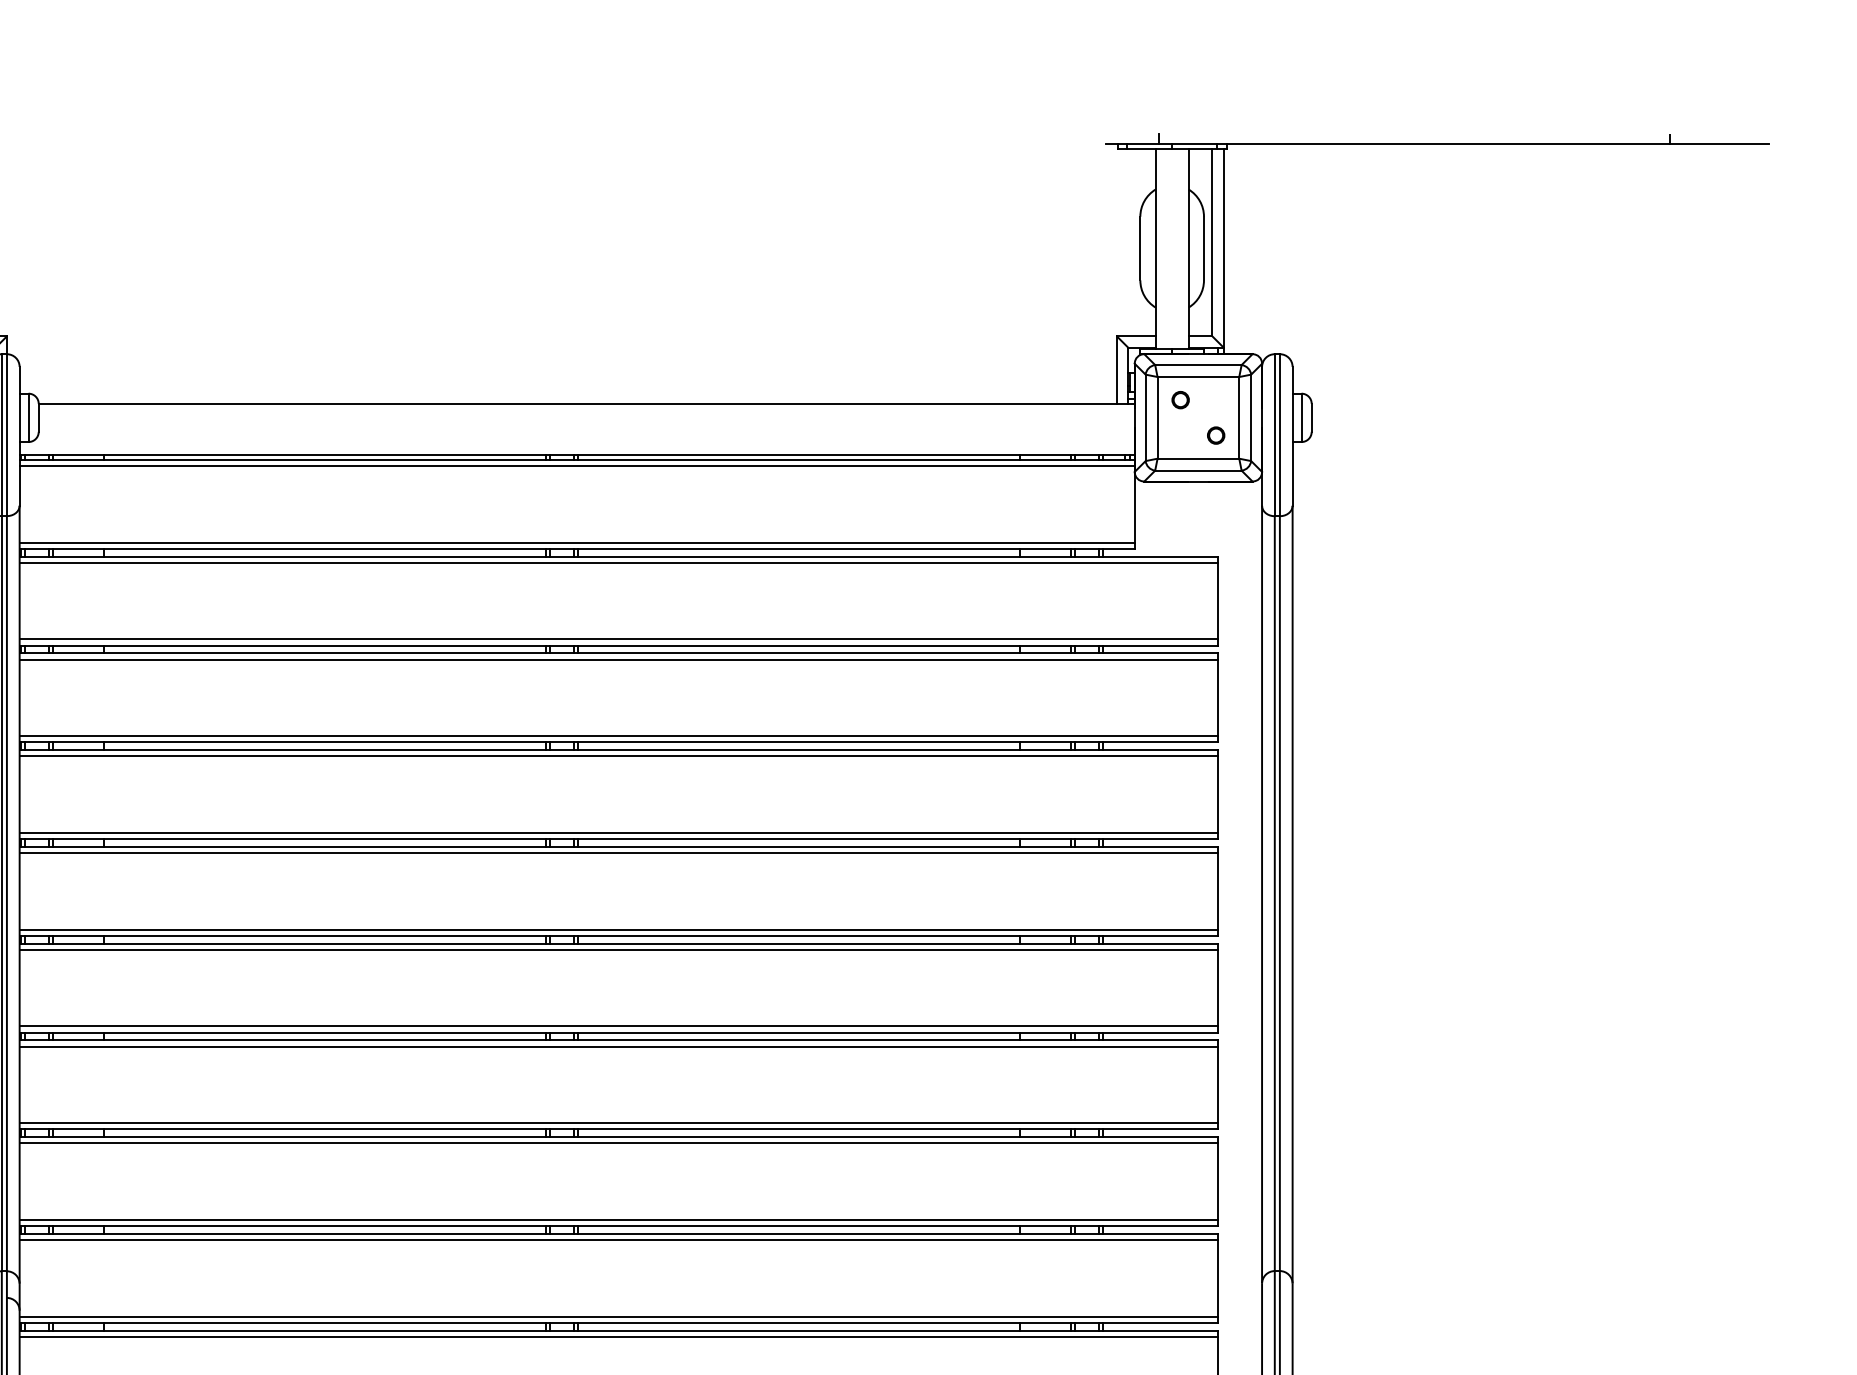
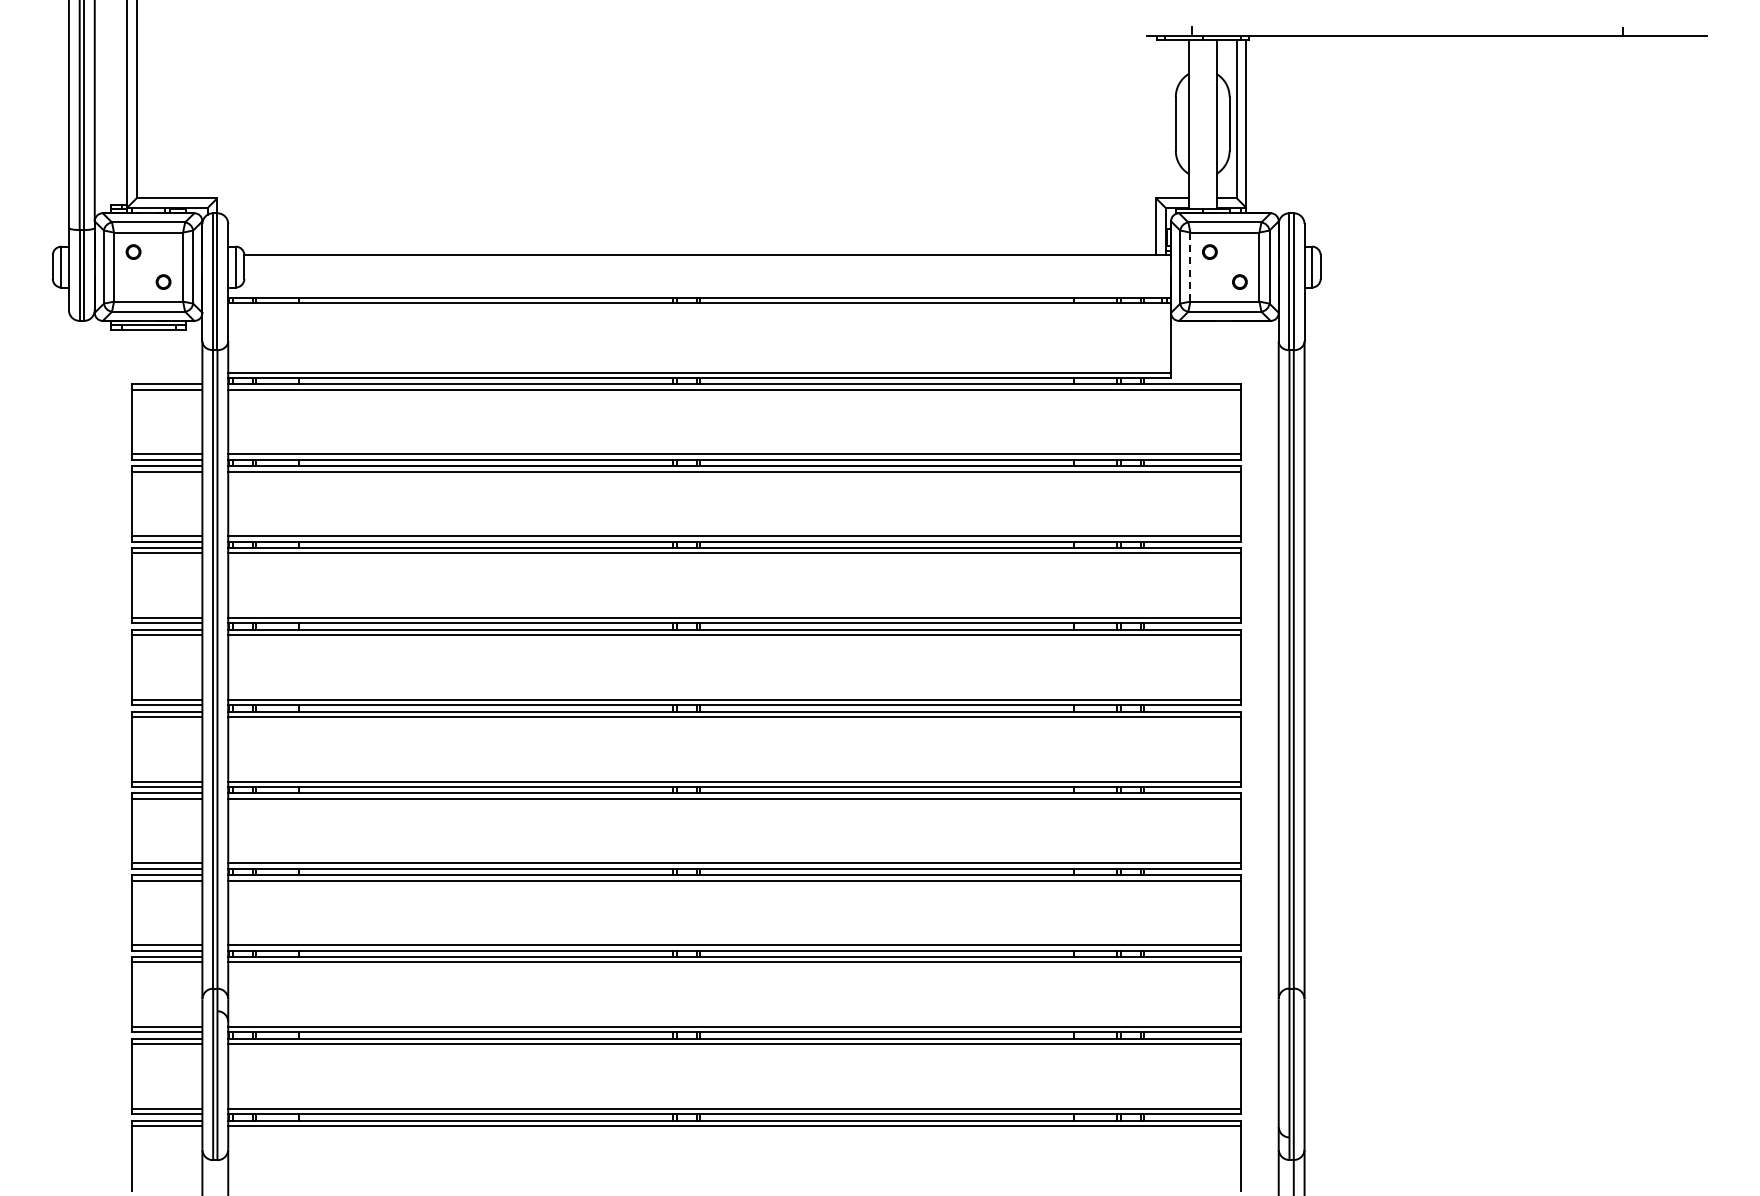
line: (1157, 418) -> (1190, 267), solid -> dashed
line: (577, 466) -> (699, 308), removed

